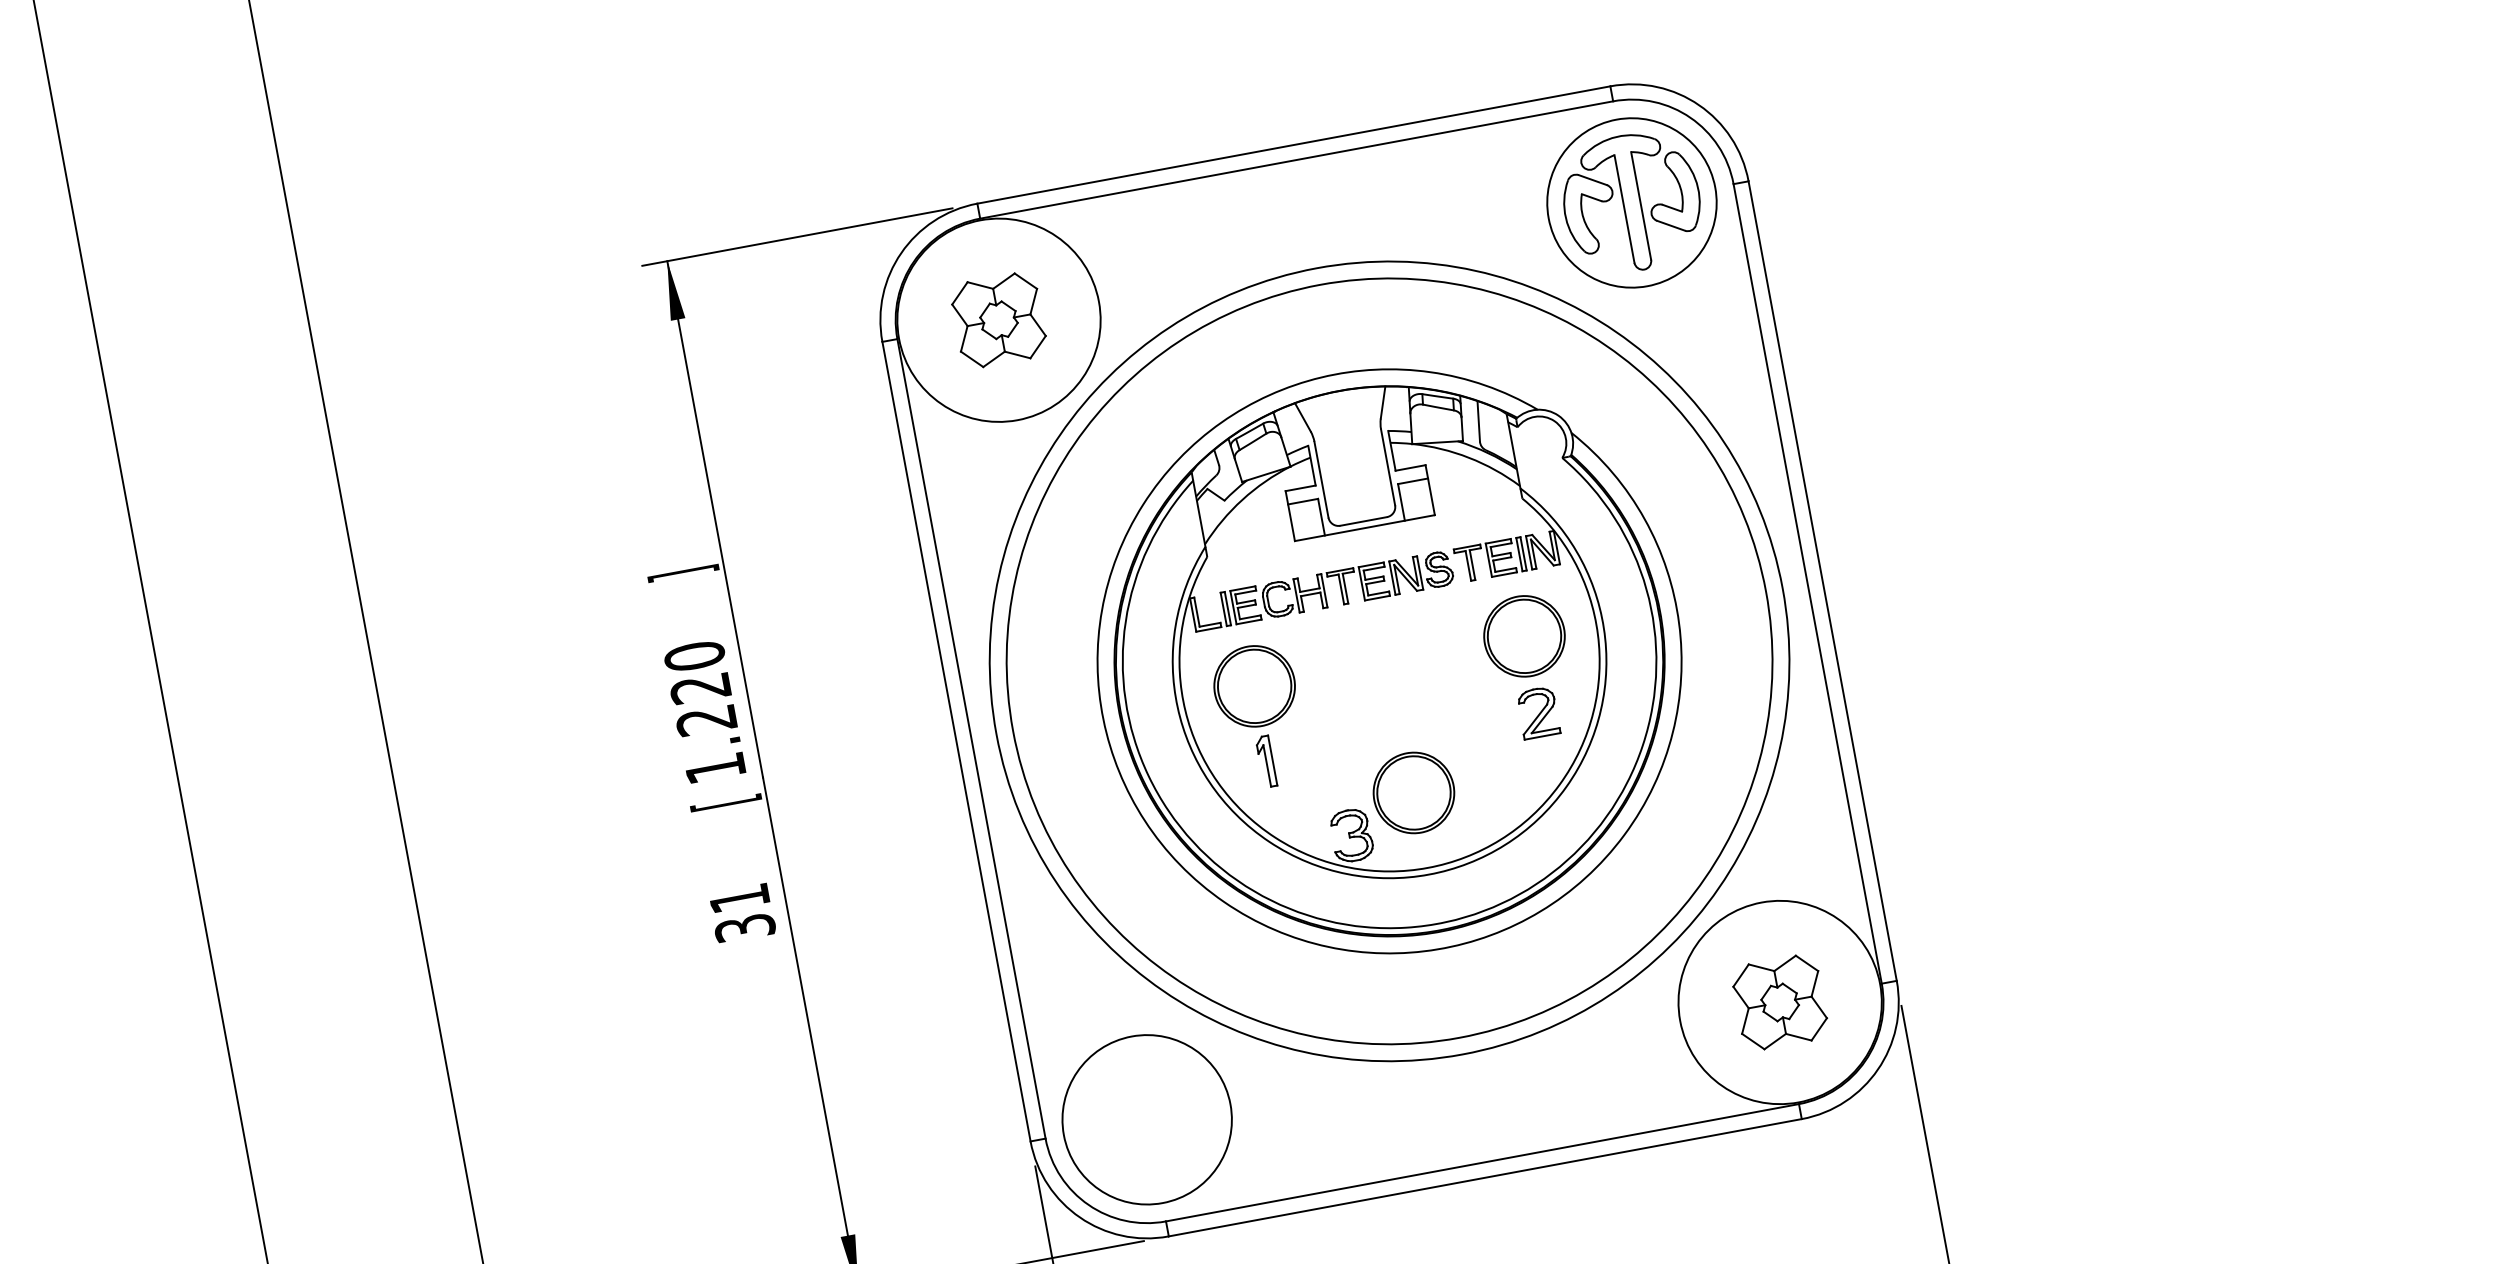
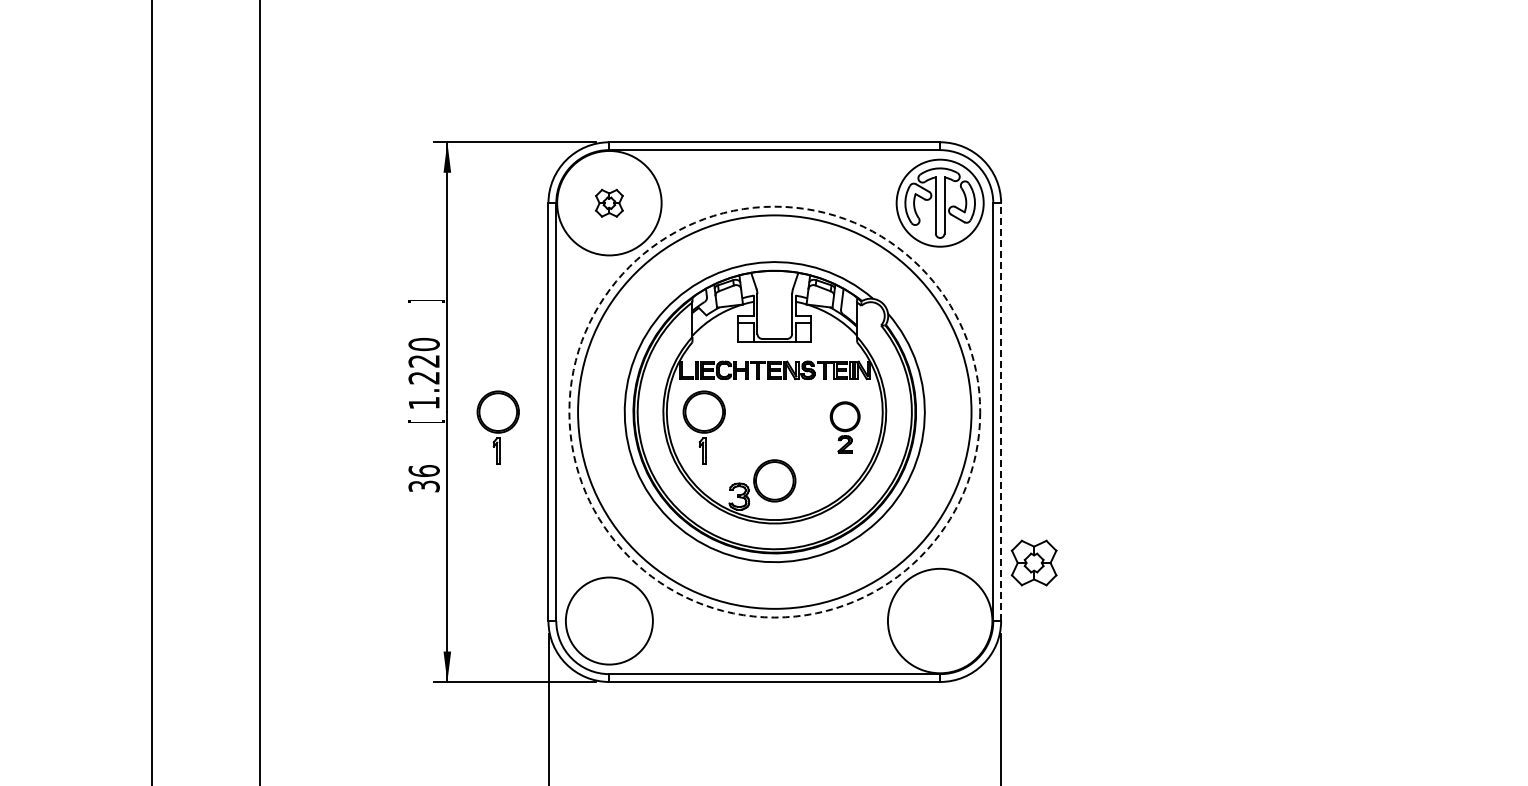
part: (999, 320) -> (609, 203), size x0.6
line: (1823, 581) -> (1001, 412), solid -> dashed
circle: (1388, 660) -> (774, 411), solid -> dashed
part: (1528, 666) -> (844, 427), size x0.7
part: (864, 789) -> (497, 427), added
text: (738, 897) -> (423, 470), 31 -> 36
part: (1778, 1001) -> (1033, 562), moved

